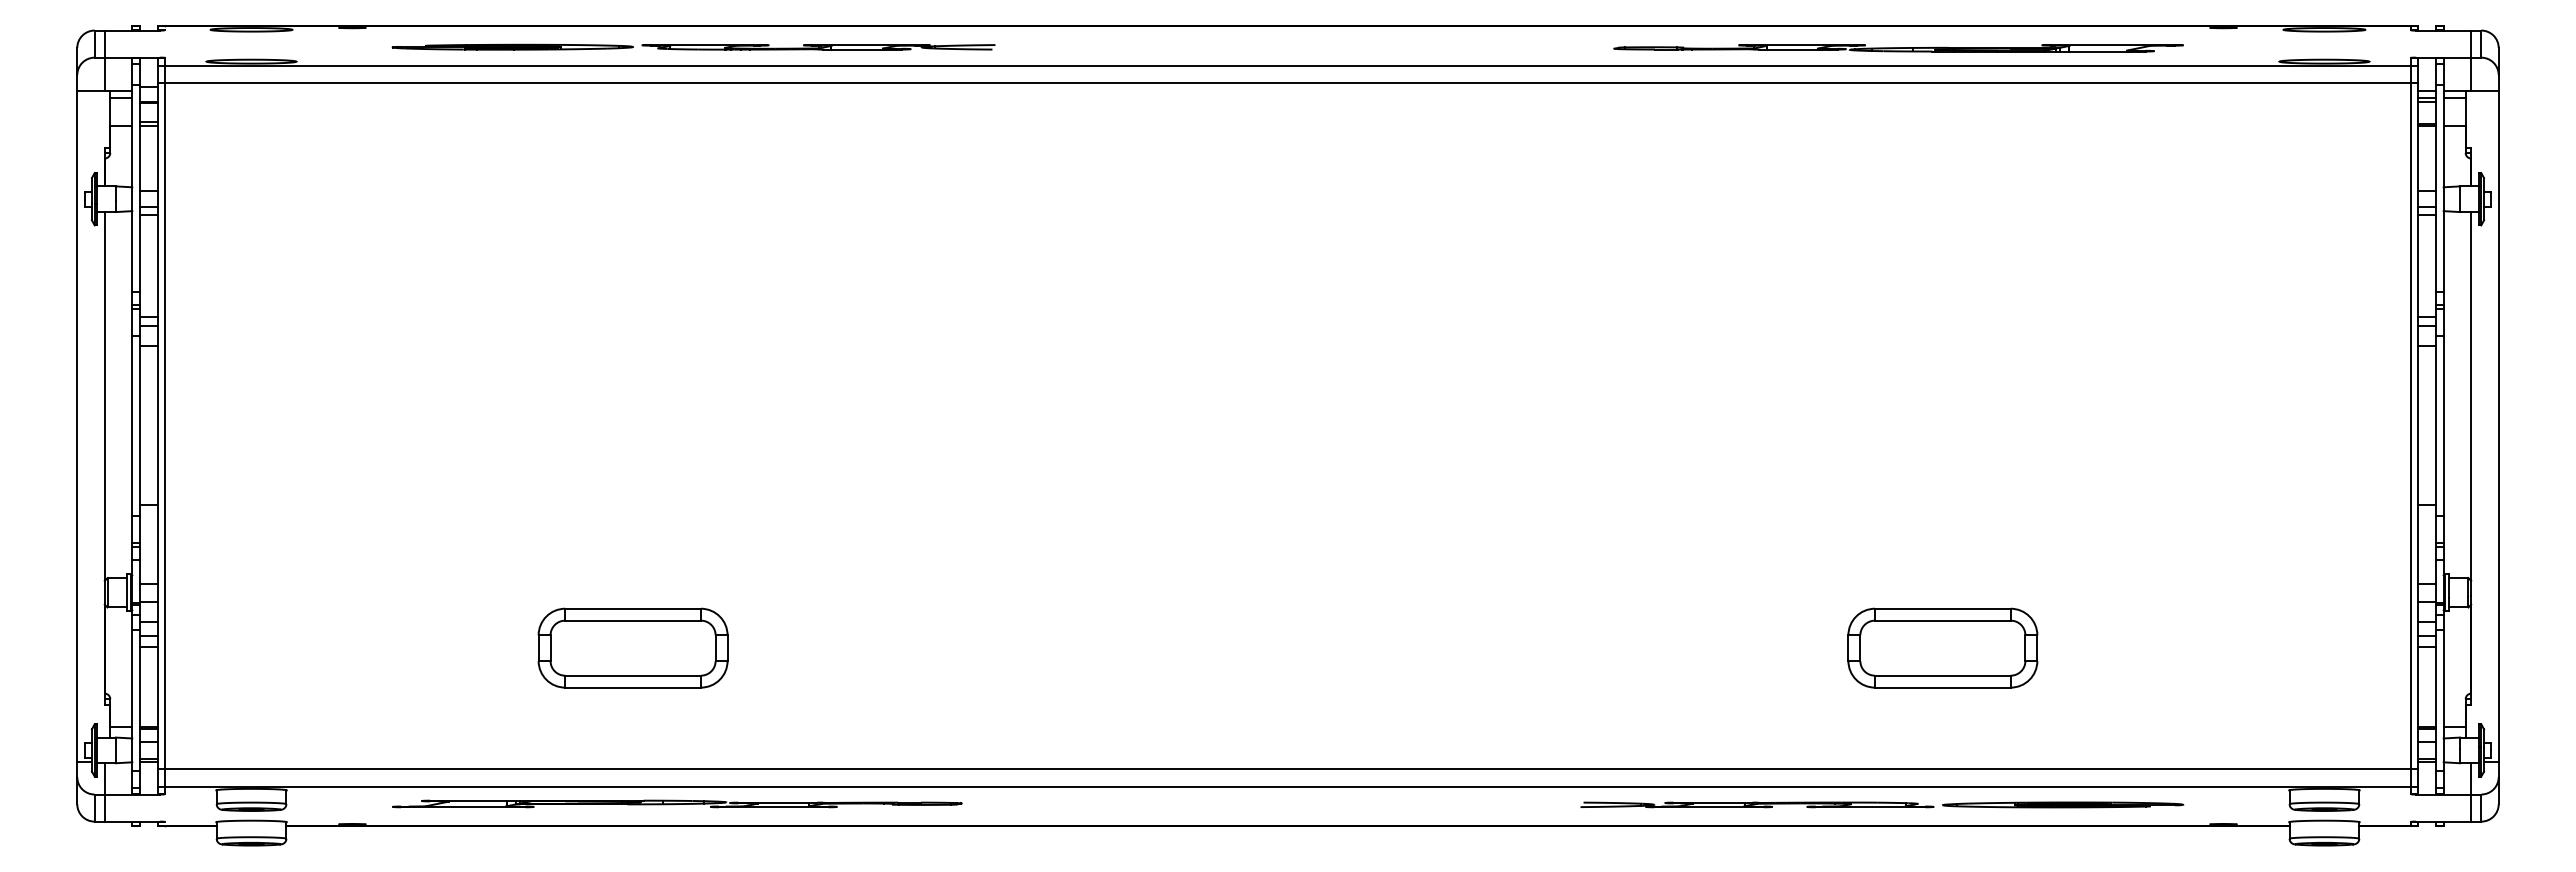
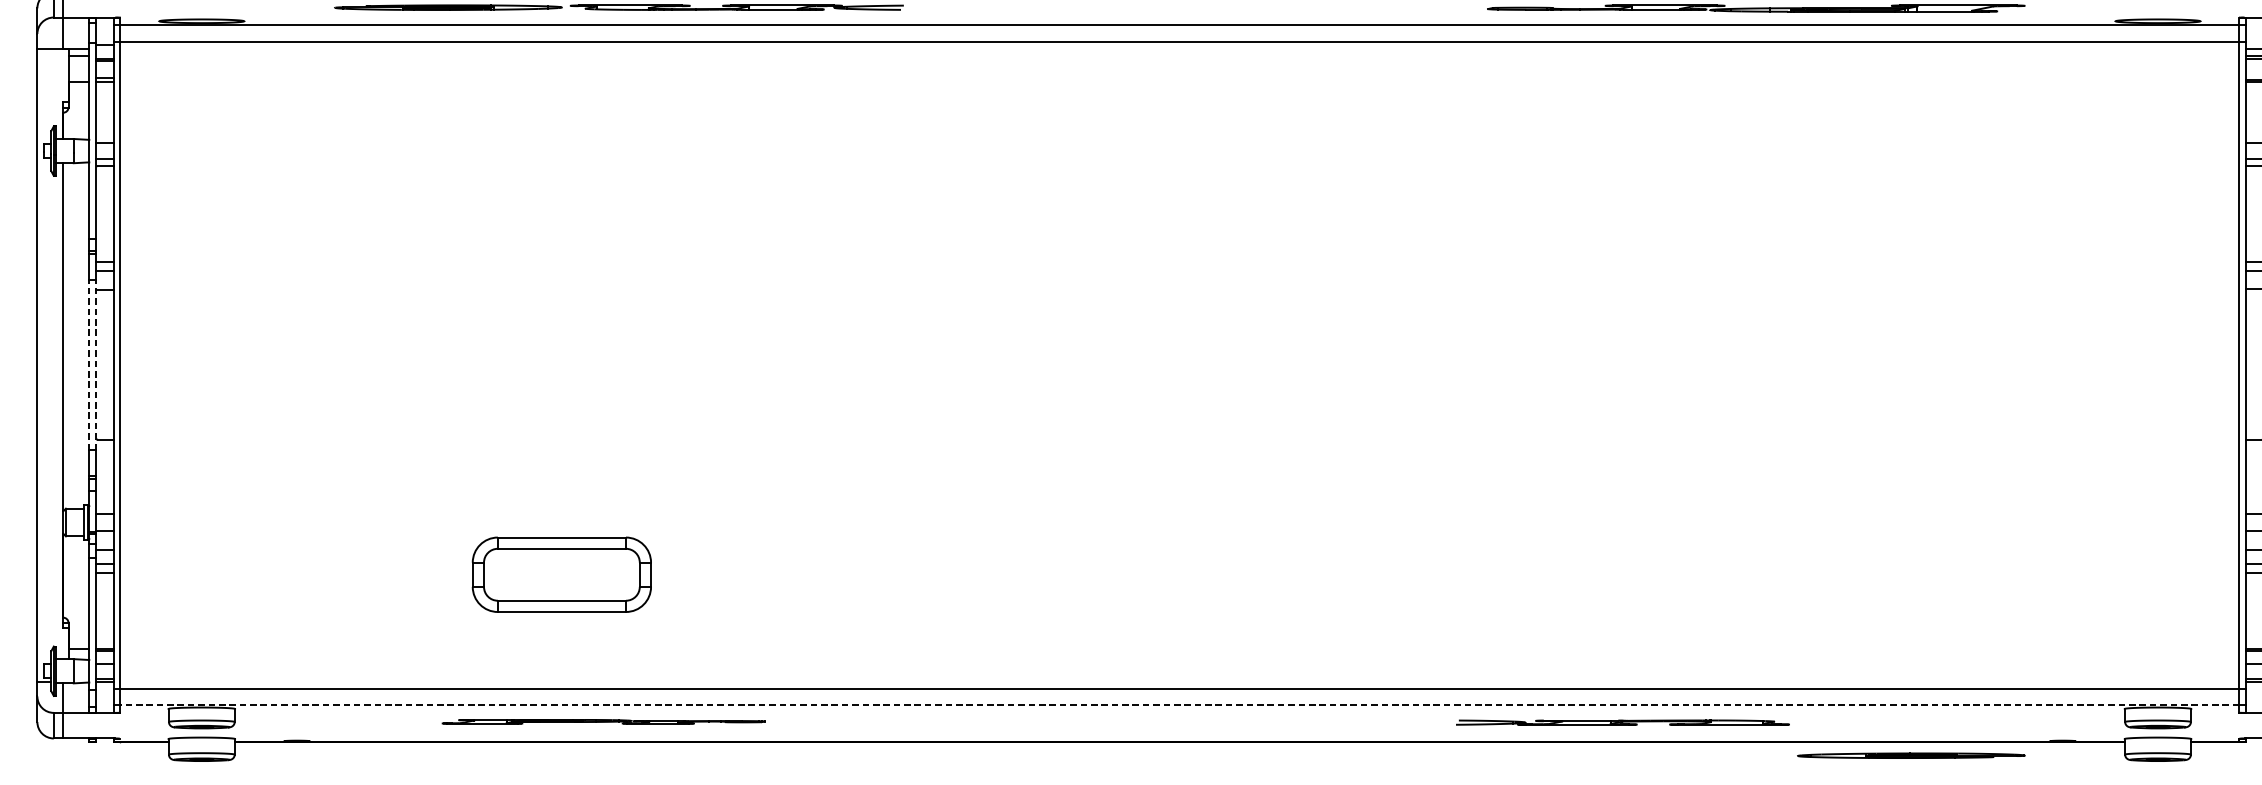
line: (132, 425) -> (89, 364), solid -> dashed
line: (139, 425) -> (96, 364), solid -> dashed
part: (1942, 647) -> (1797, 574), removed
line: (1288, 786) -> (1180, 705), solid -> dashed
part: (677, 803) -> (603, 721), size x0.6
part: (2063, 804) -> (1911, 755), moved

